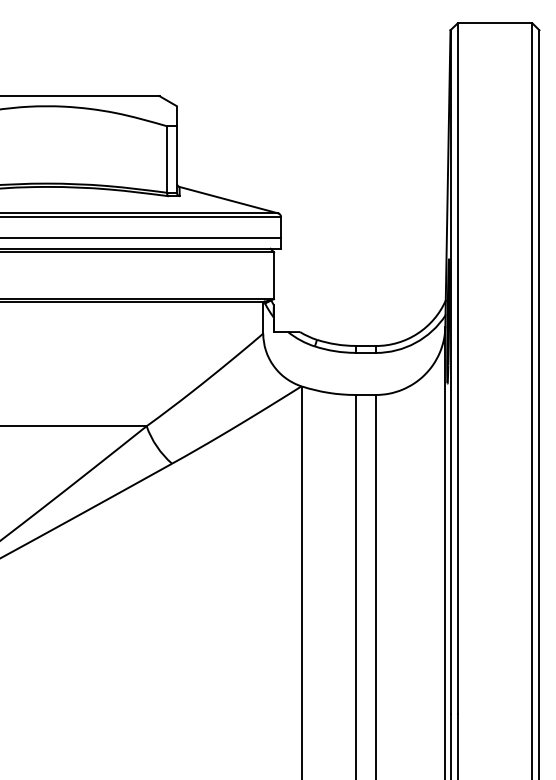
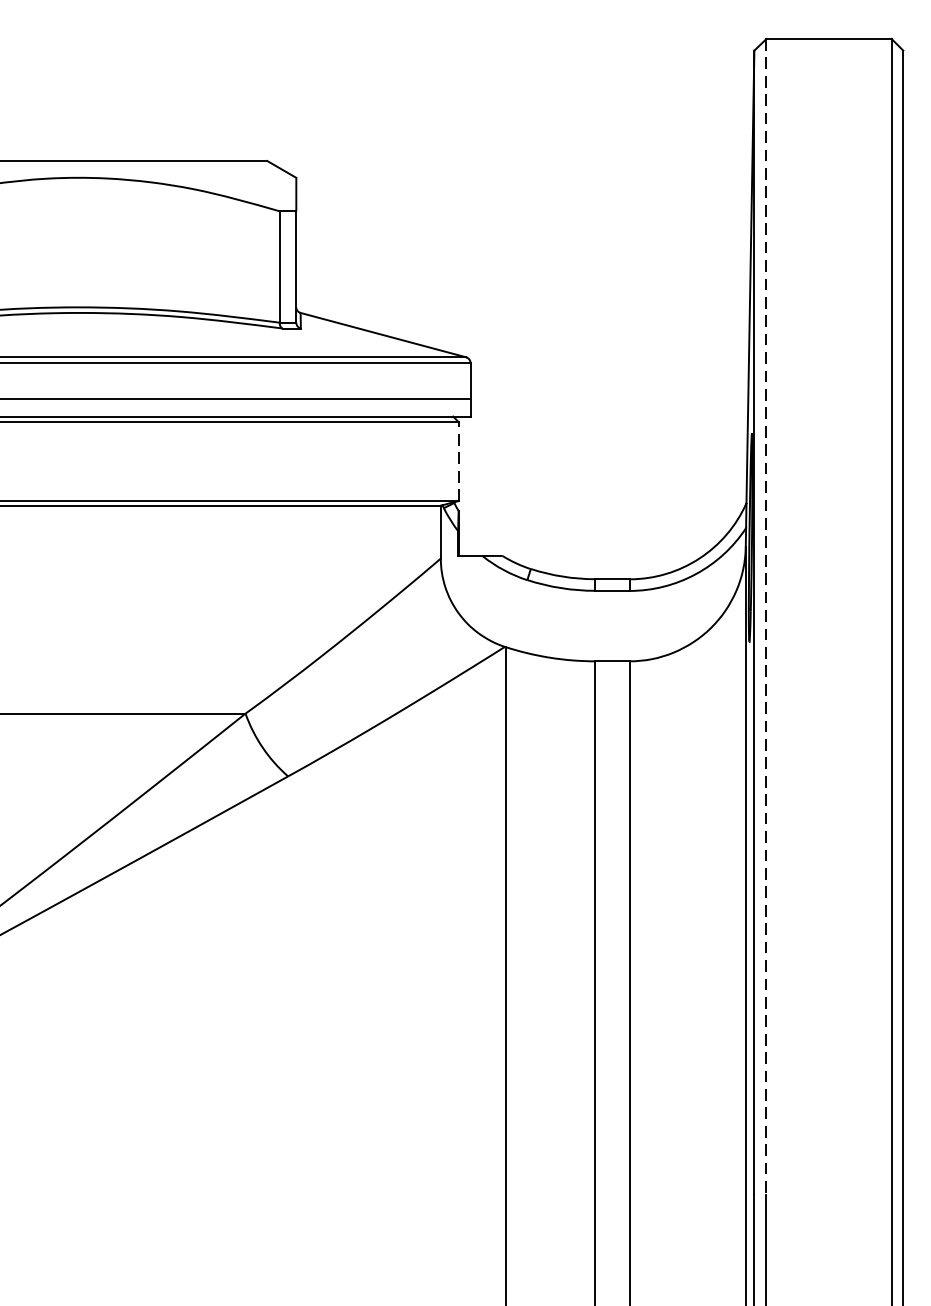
line: (274, 275) -> (459, 461), solid -> dashed
line: (457, 368) -> (766, 616), solid -> dashed

